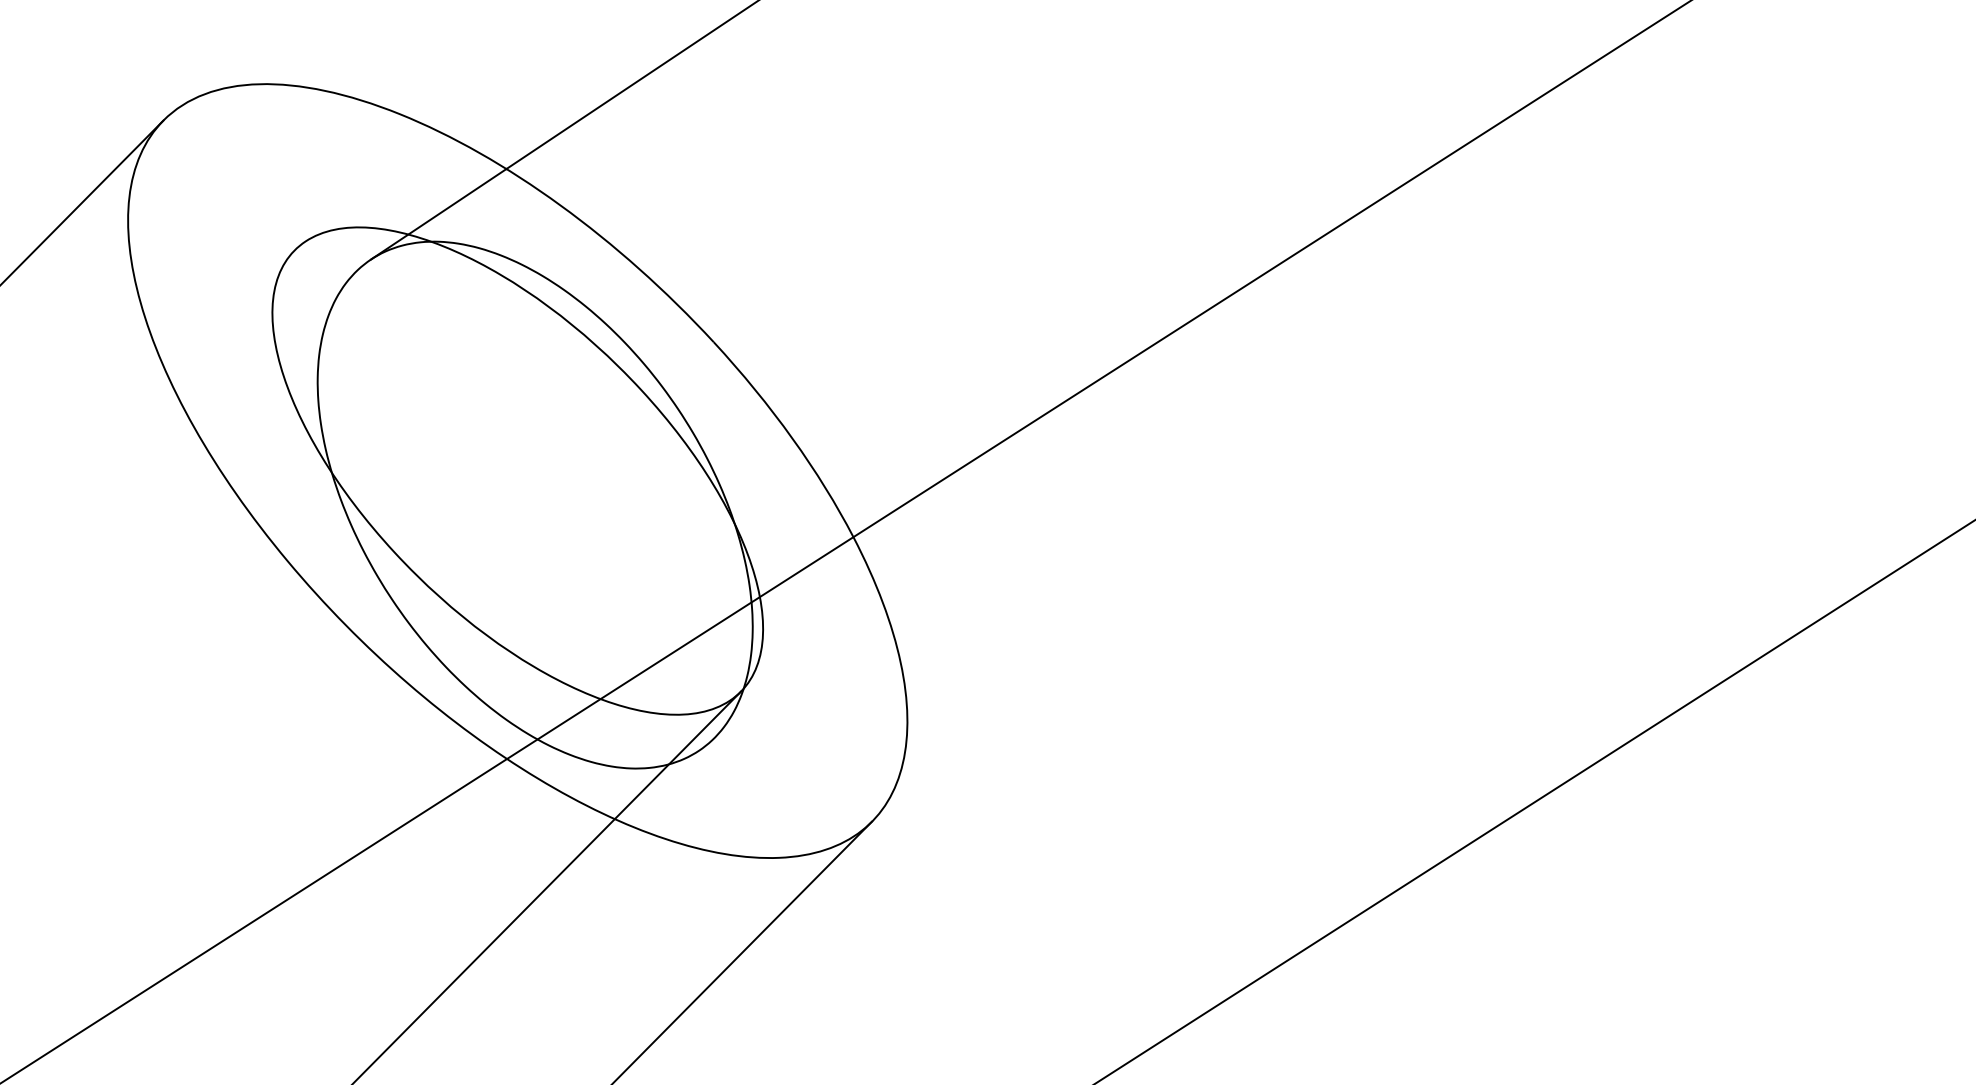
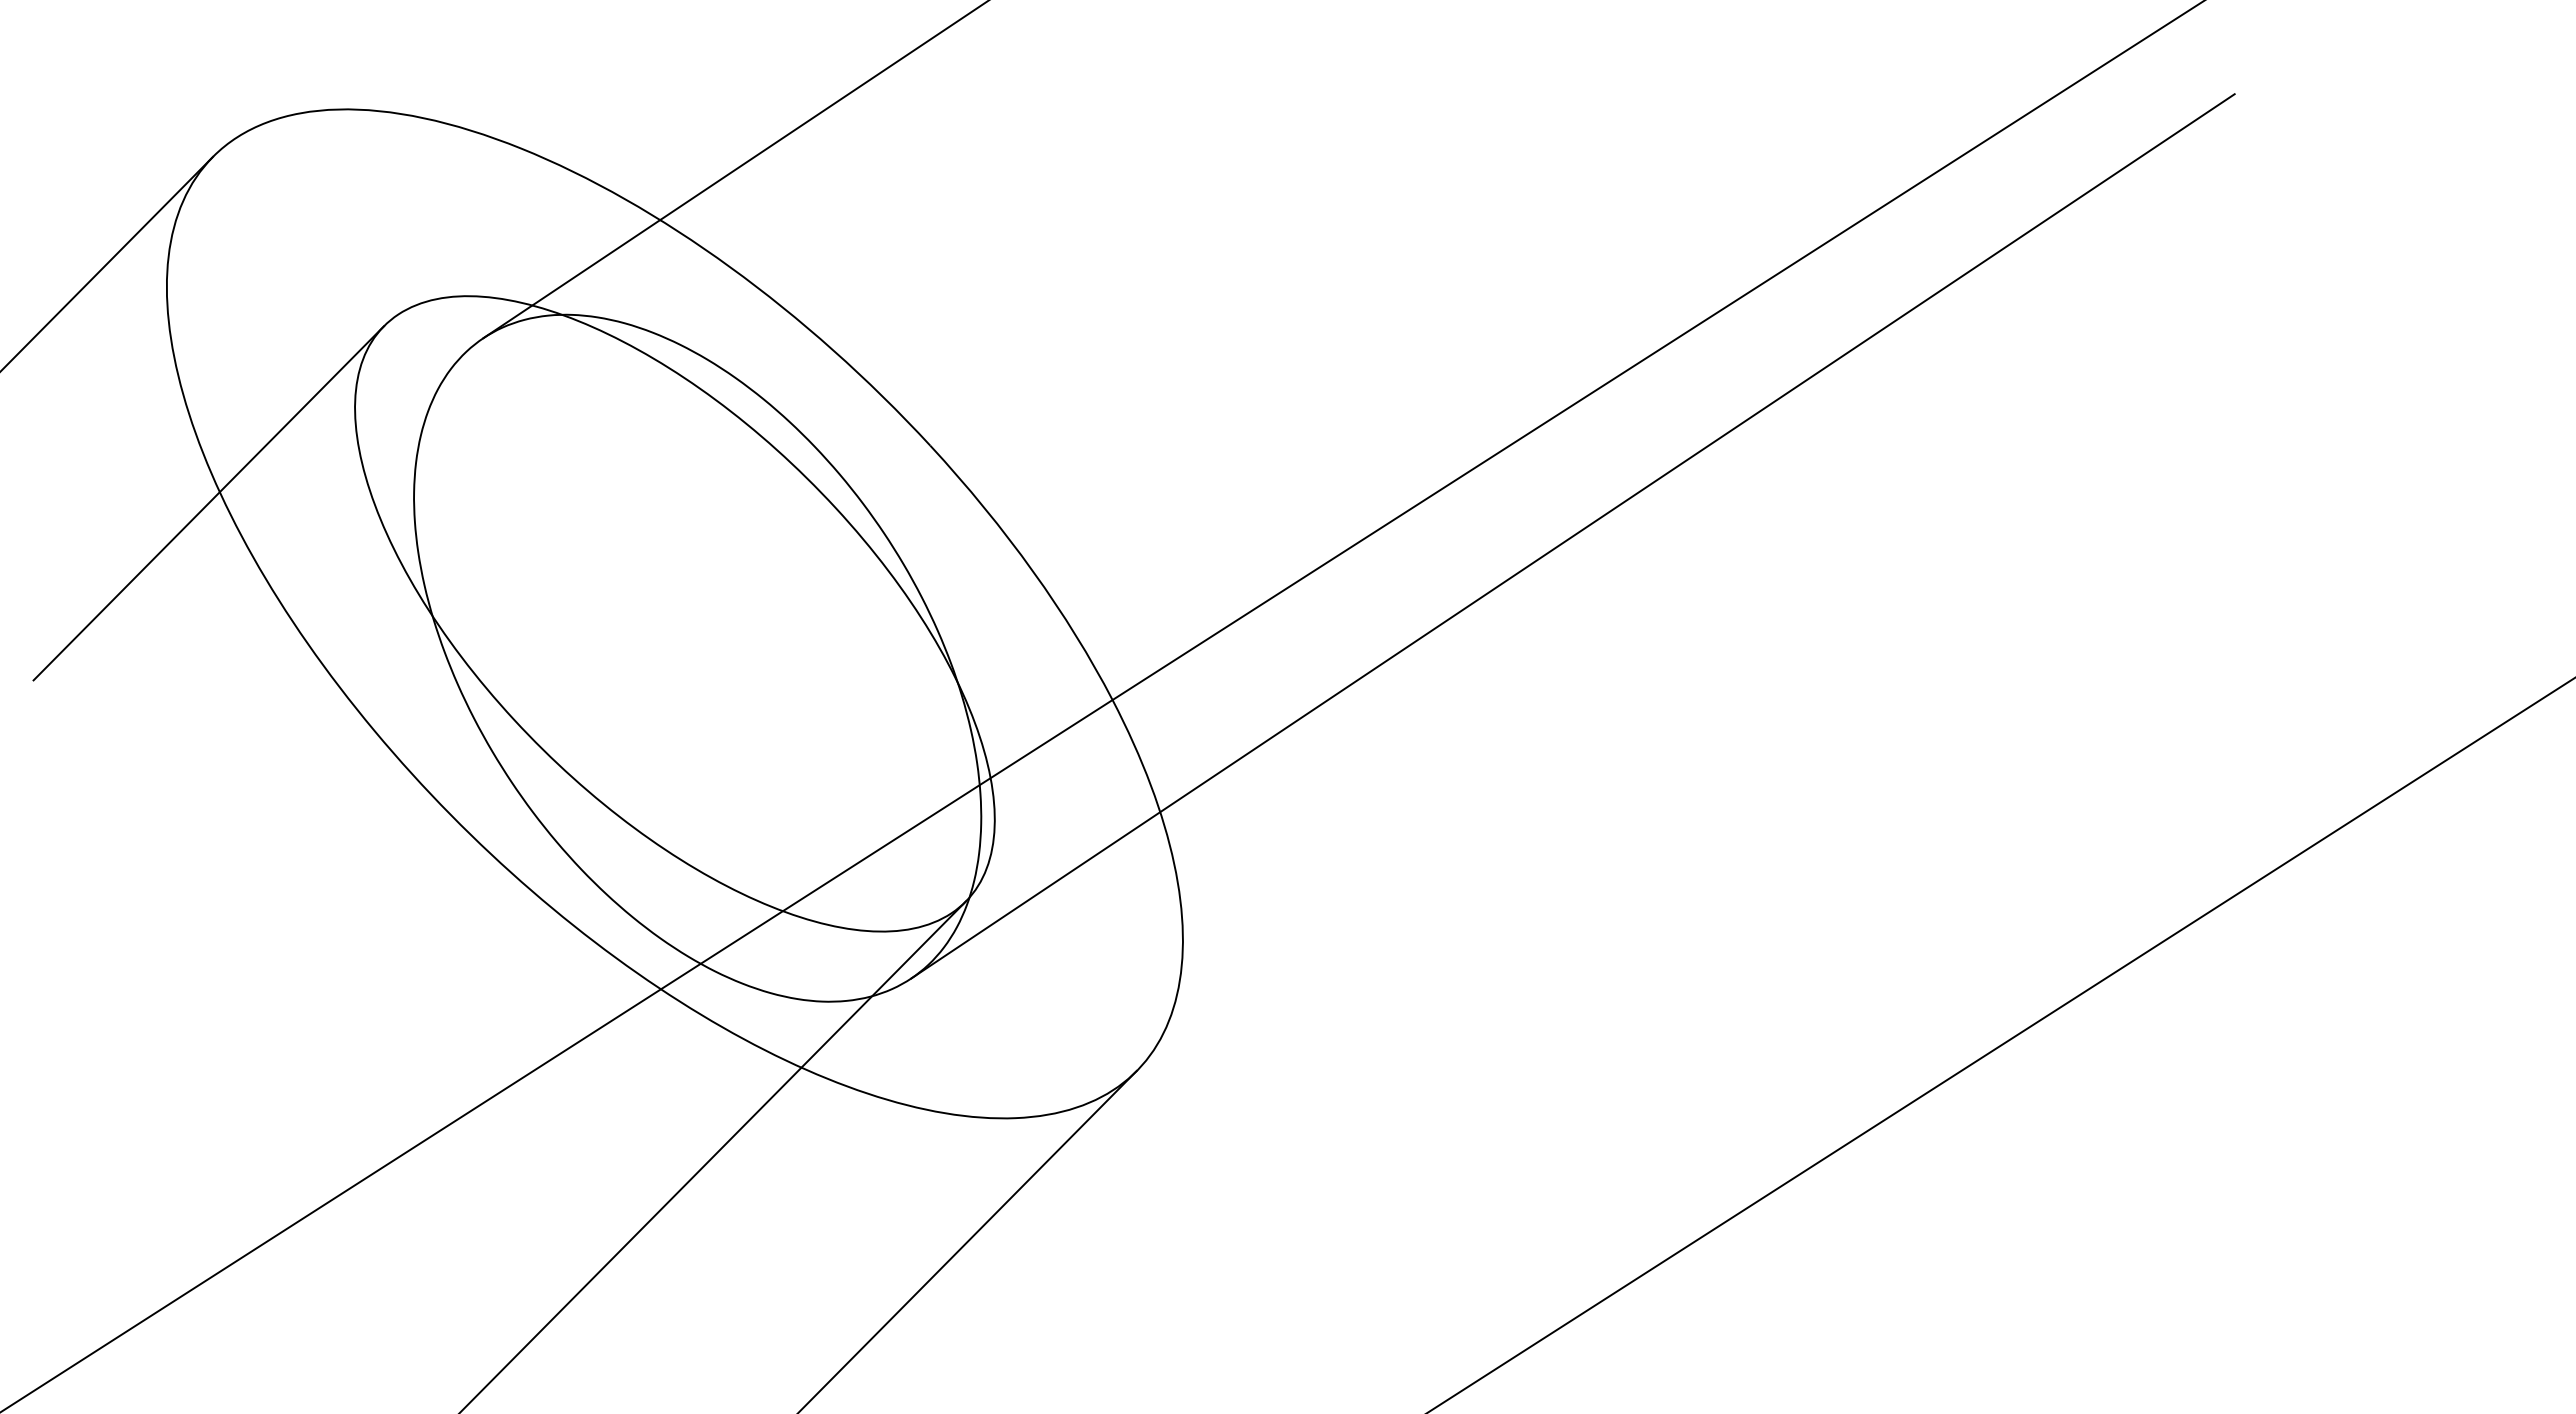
line: (160, 386) -> (208, 503), added
line: (1206, 411) -> (1572, 536), added

